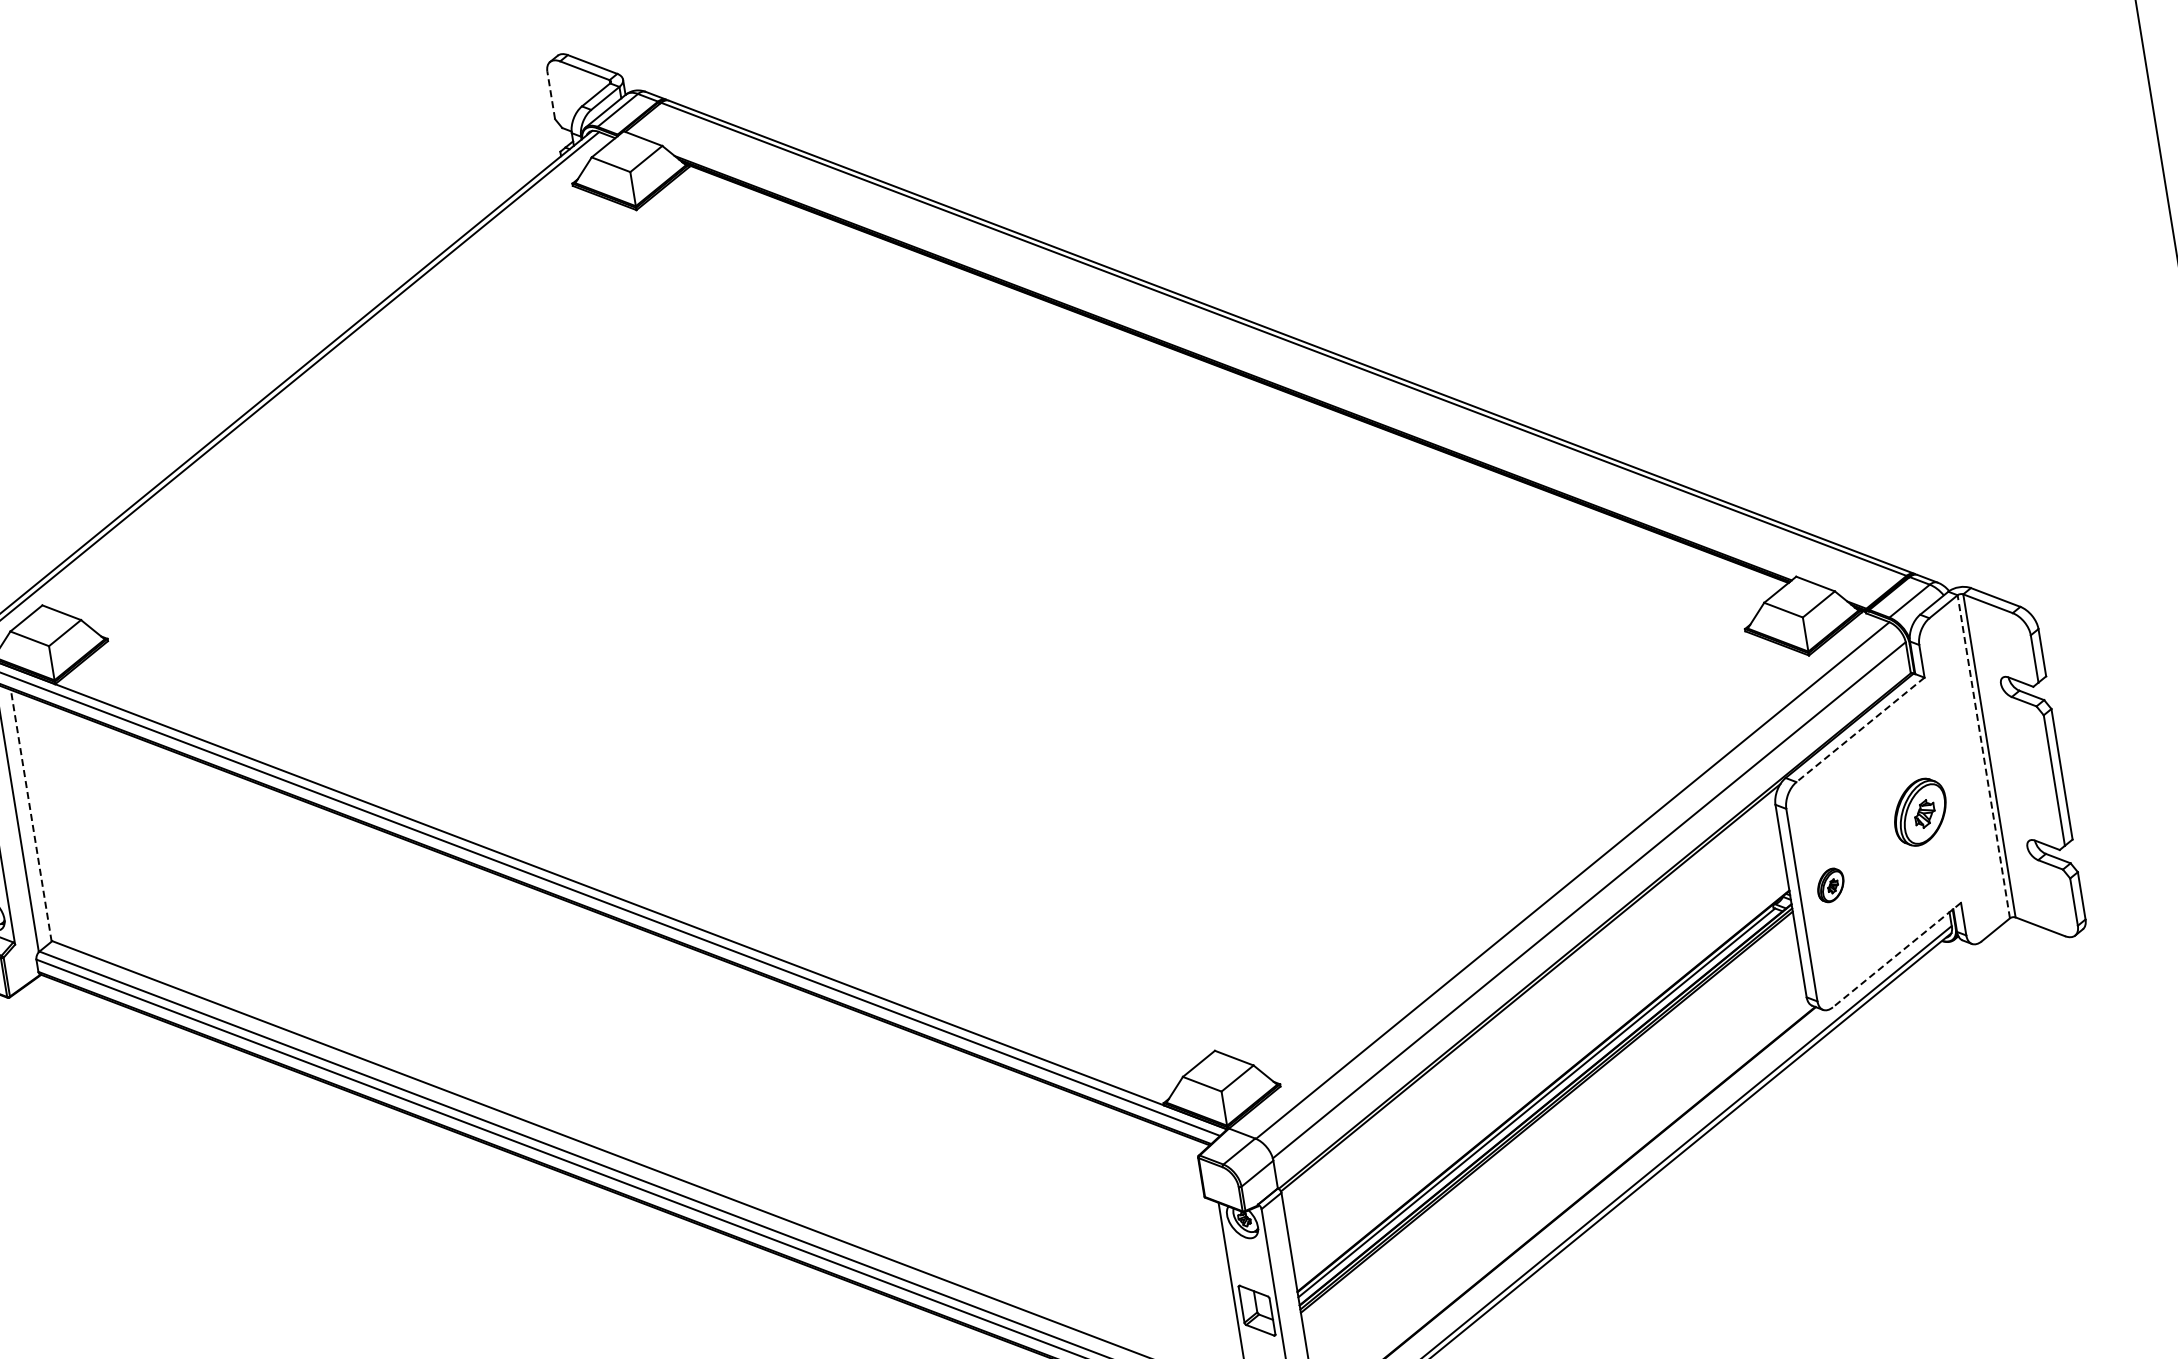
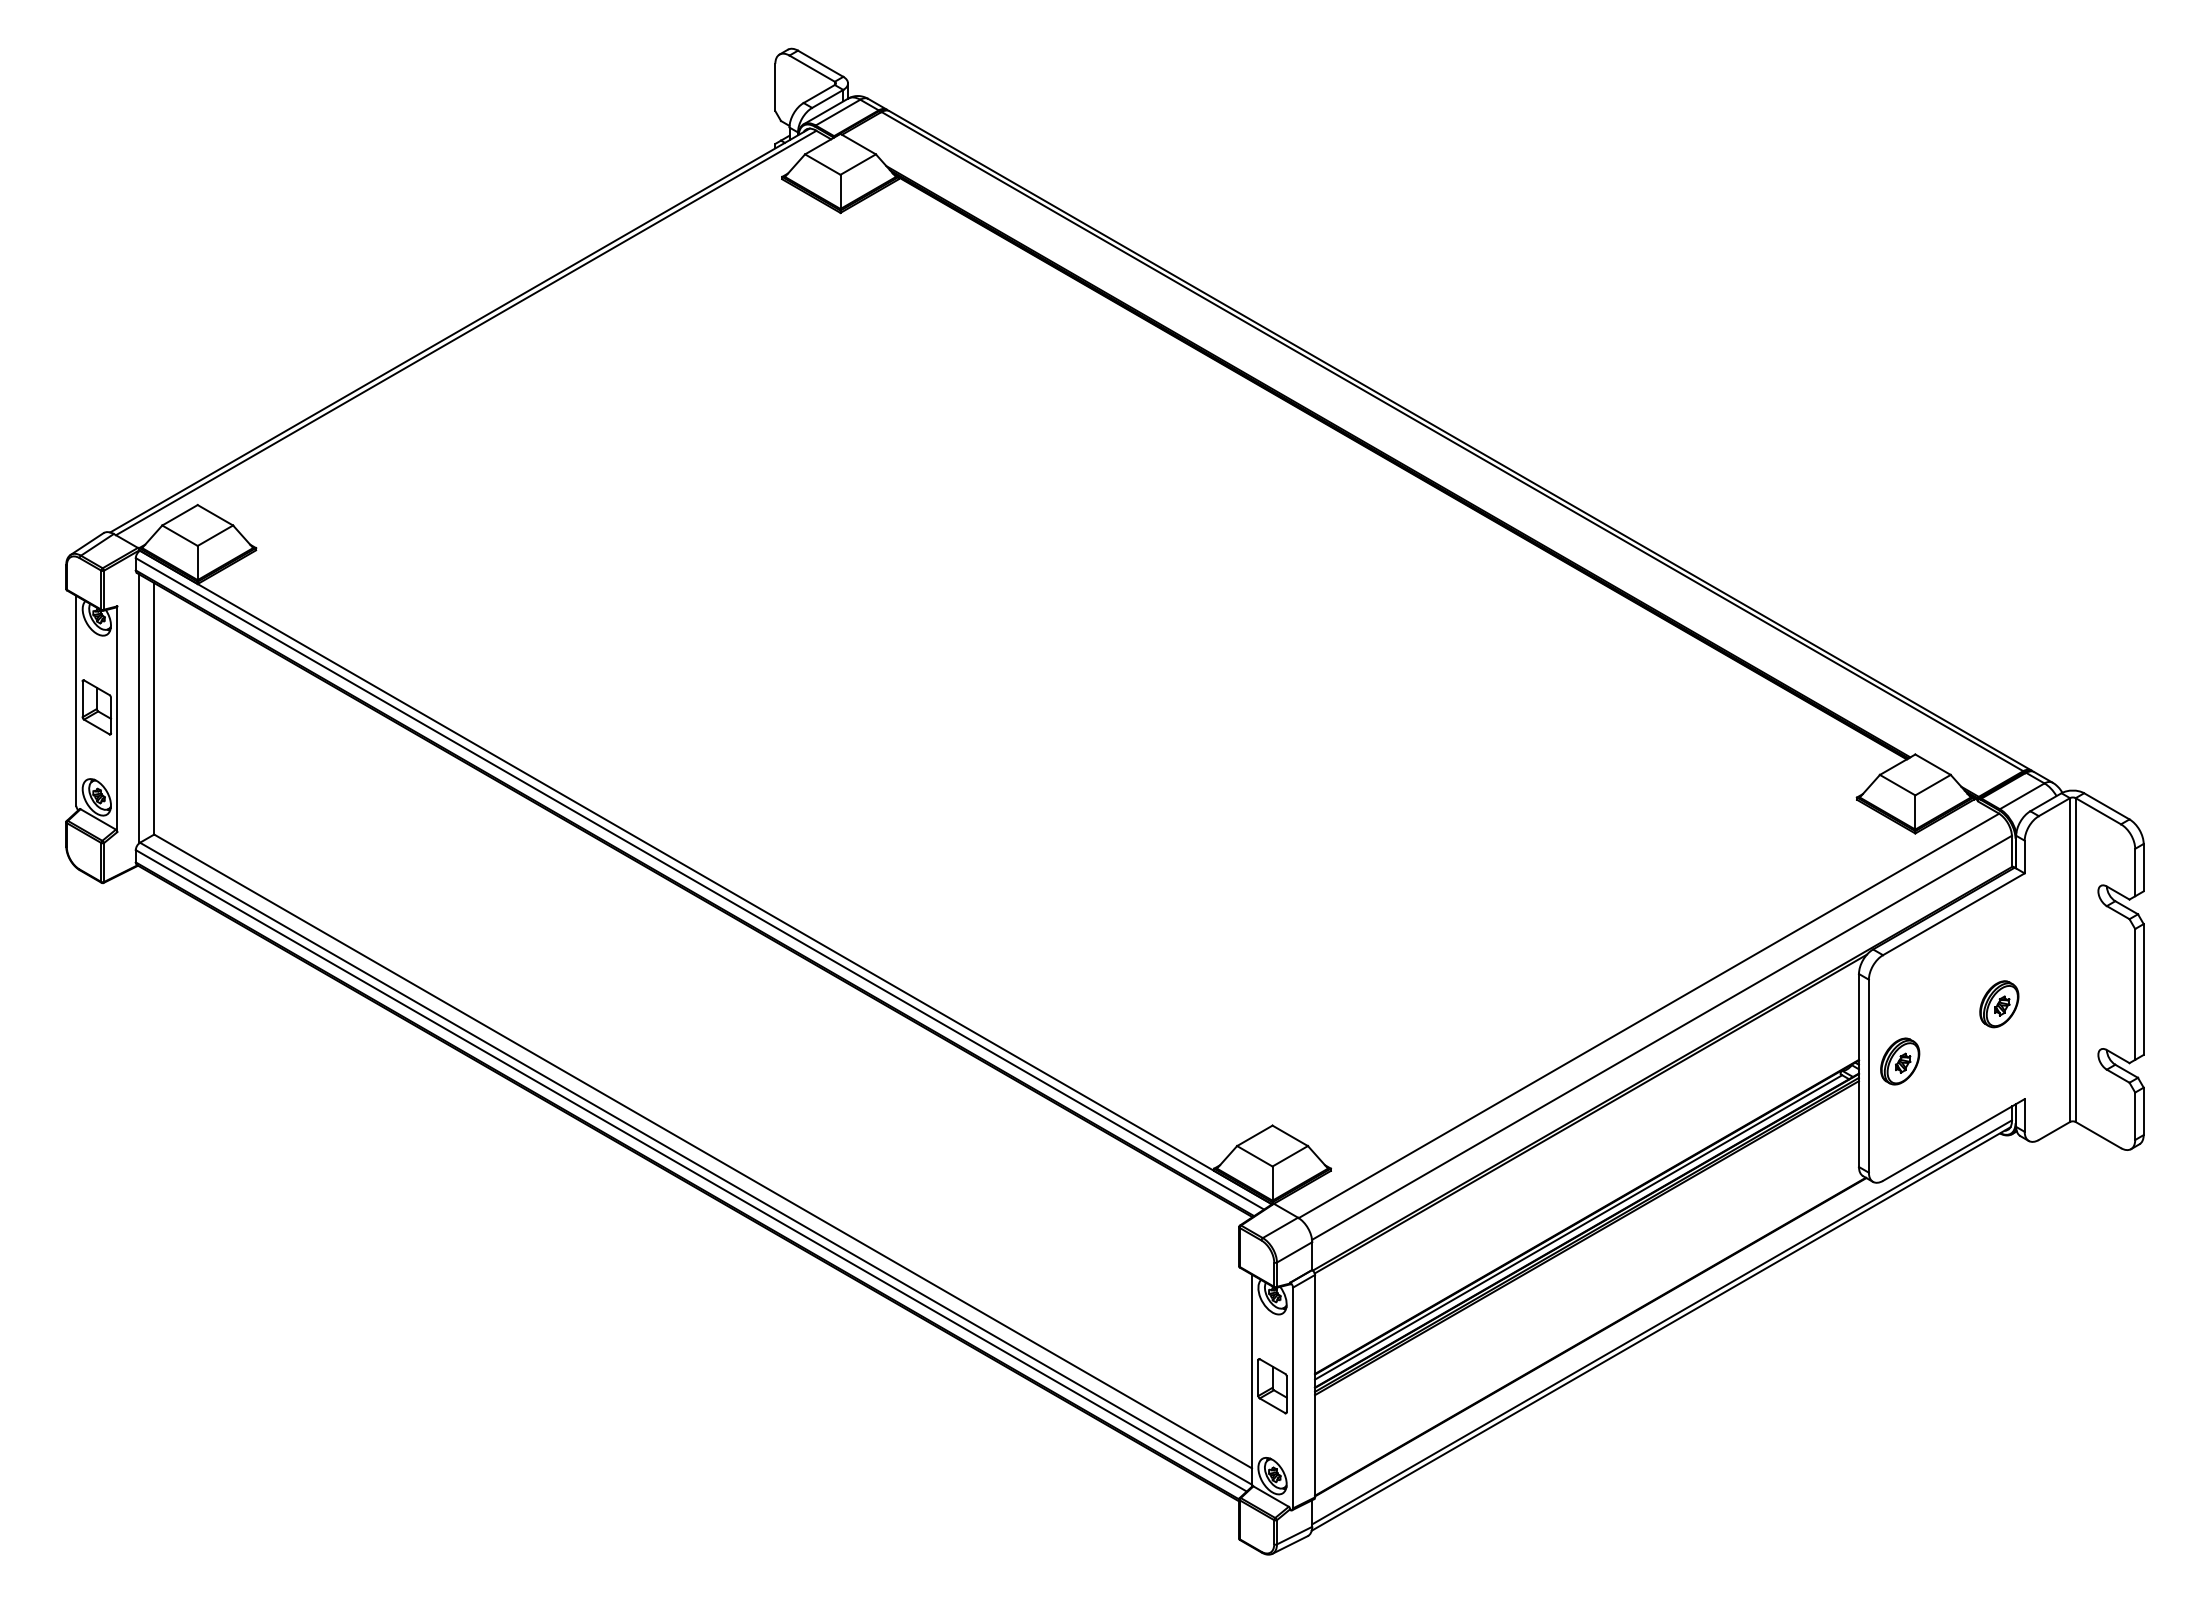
line: (551, 95) -> (775, 87), dashed -> solid
line: (1860, 730) -> (1953, 914), dashed -> solid
line: (1984, 757) -> (2070, 960), dashed -> solid
part: (1920, 812) -> (1999, 1004), size x0.71
line: (31, 815) -> (153, 708), dashed -> solid
part: (1831, 885) -> (1900, 1061), size x1.43
line: (1896, 955) -> (1953, 1140), dashed -> solid

